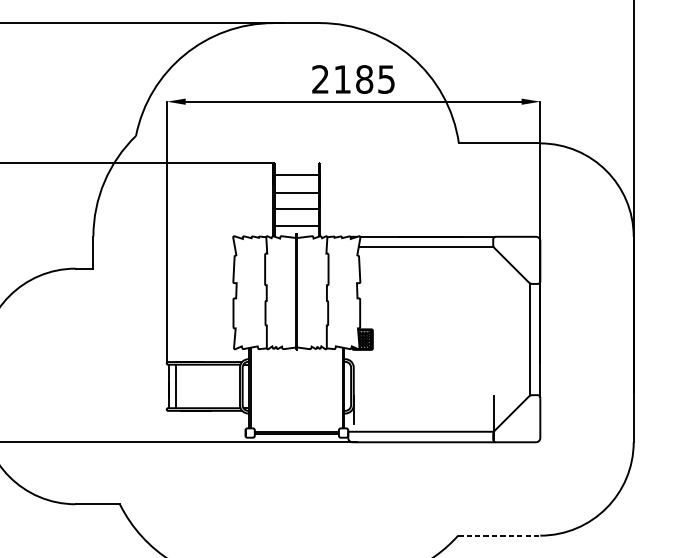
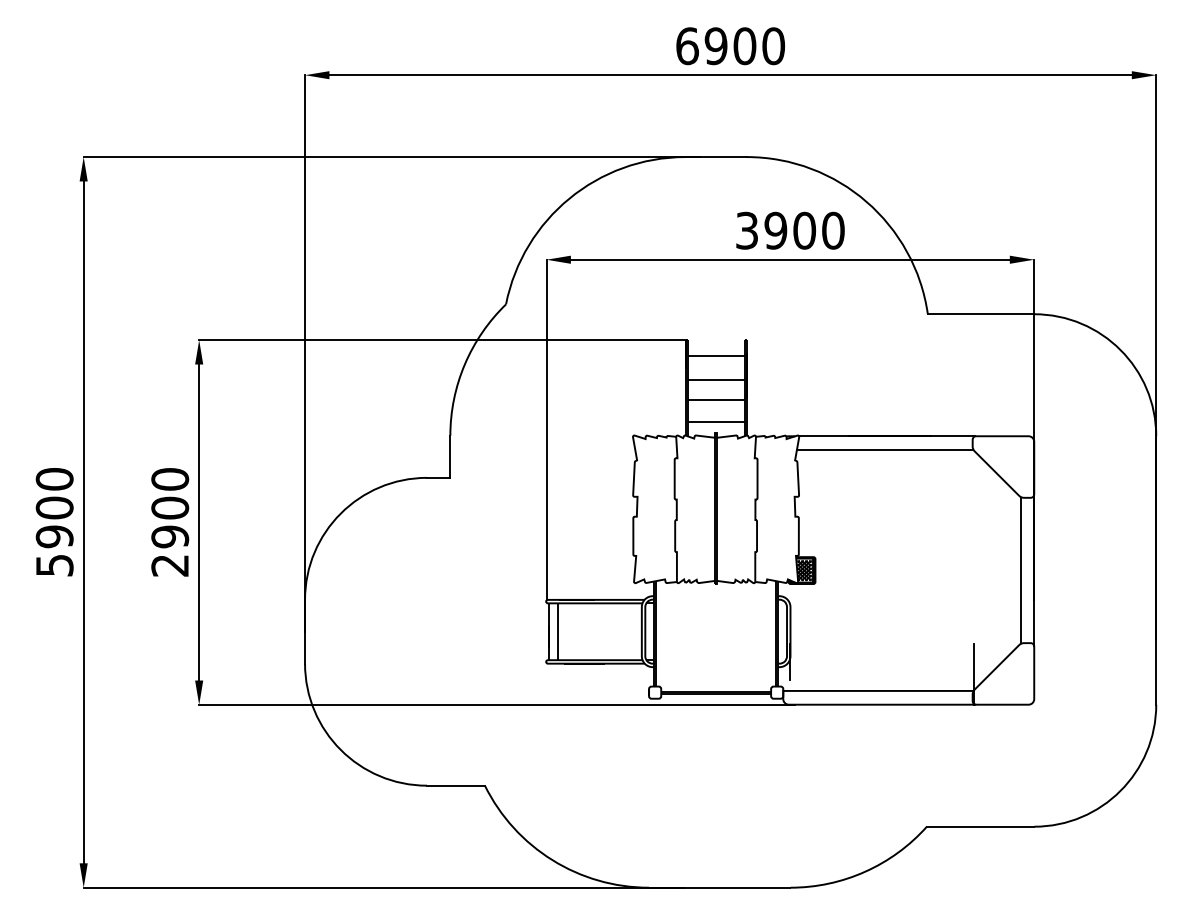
text: (353, 79) -> (790, 230), 2185 -> 3900
line: (499, 535) -> (980, 826), dashed -> solid

